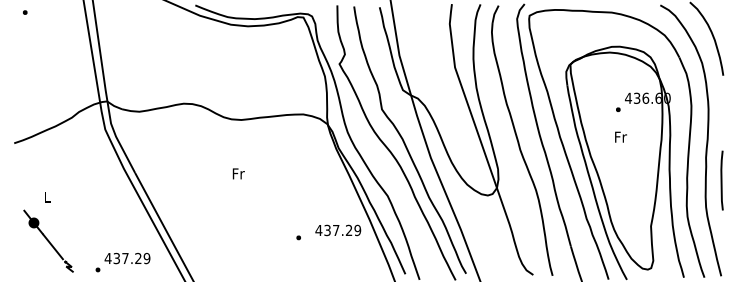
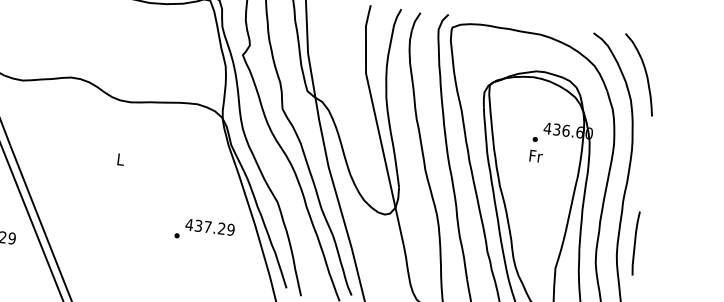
text: (620, 136) -> (535, 155), moved
text: (238, 173) -> (120, 159), Fr -> L
line: (721, 180) -> (634, 243), moved
text: (338, 230) -> (210, 227), moved

